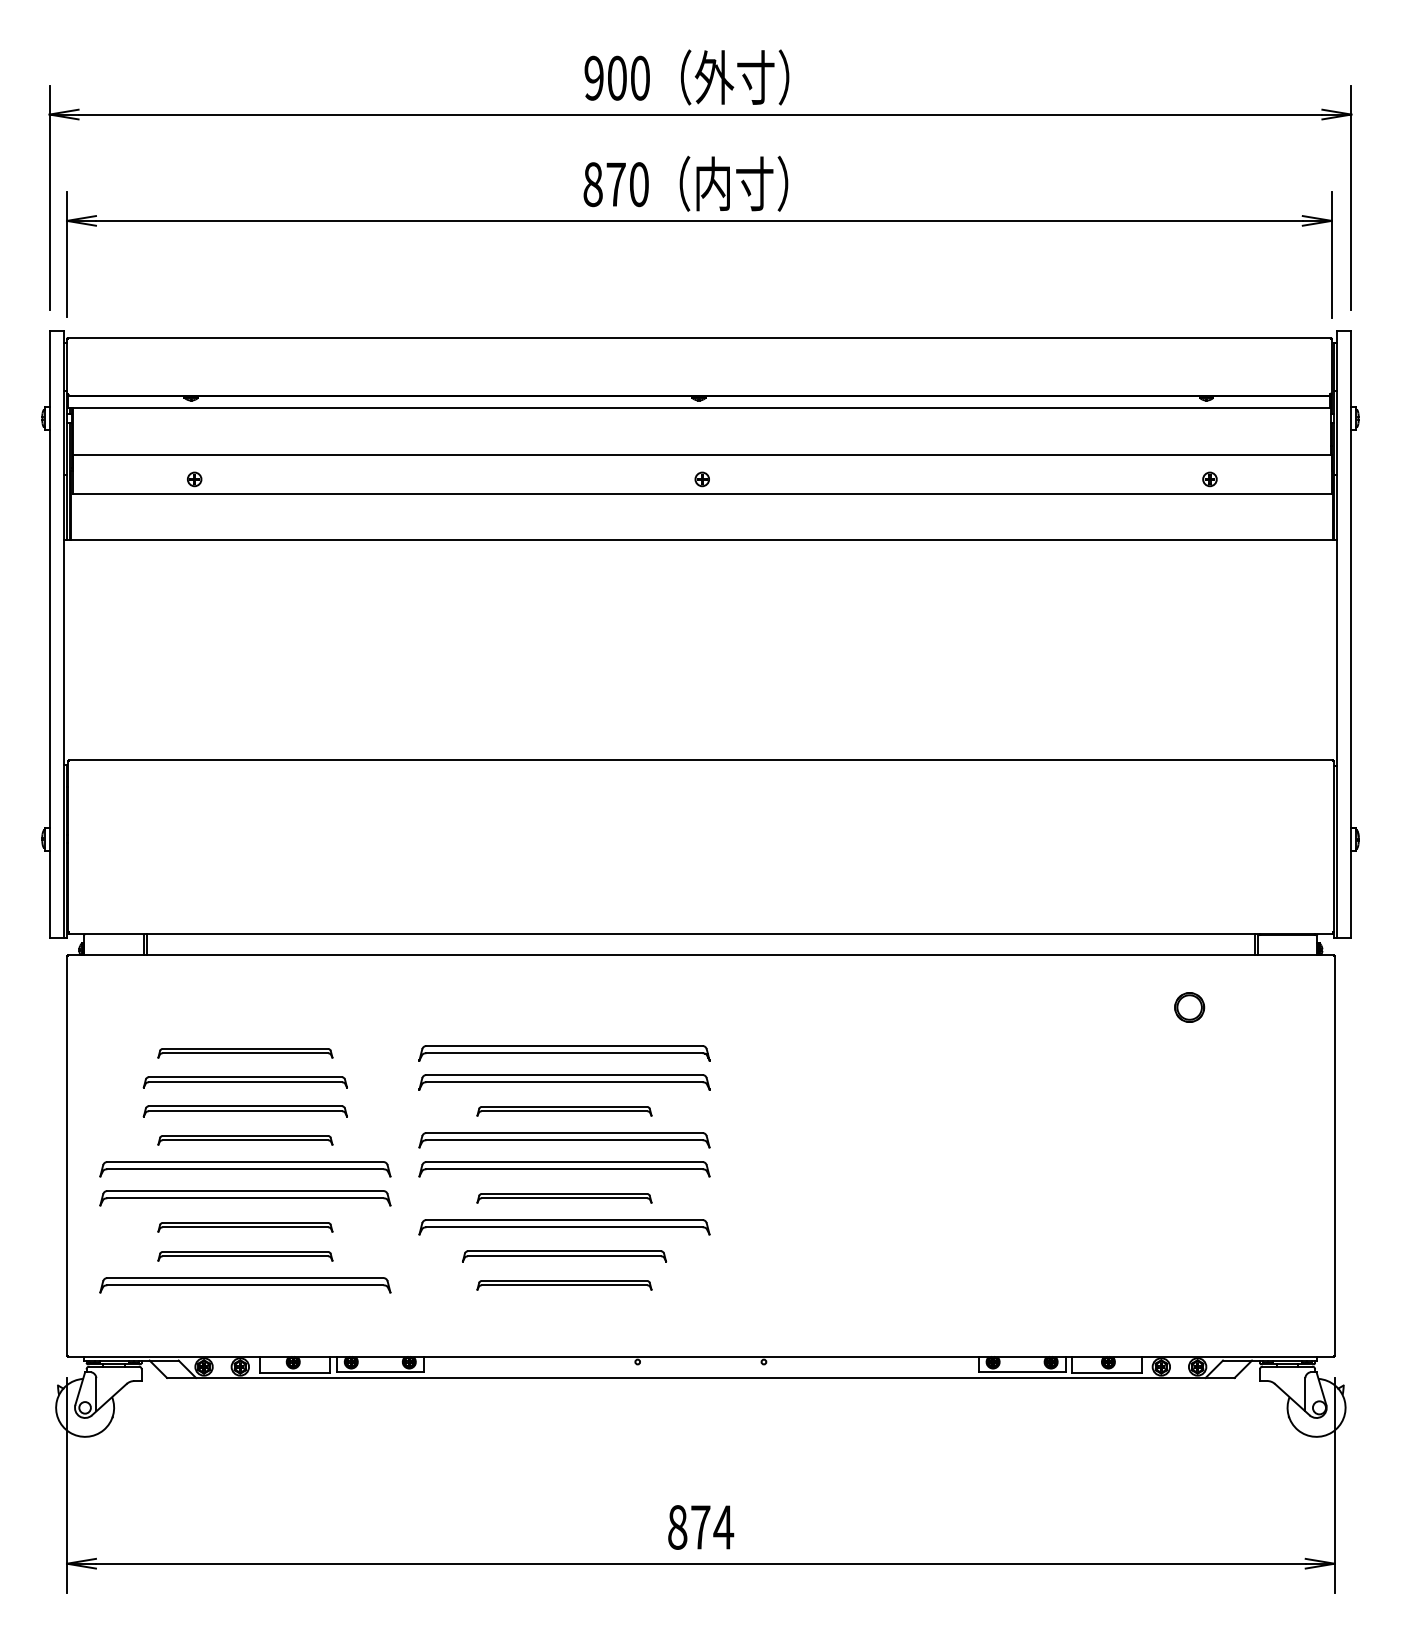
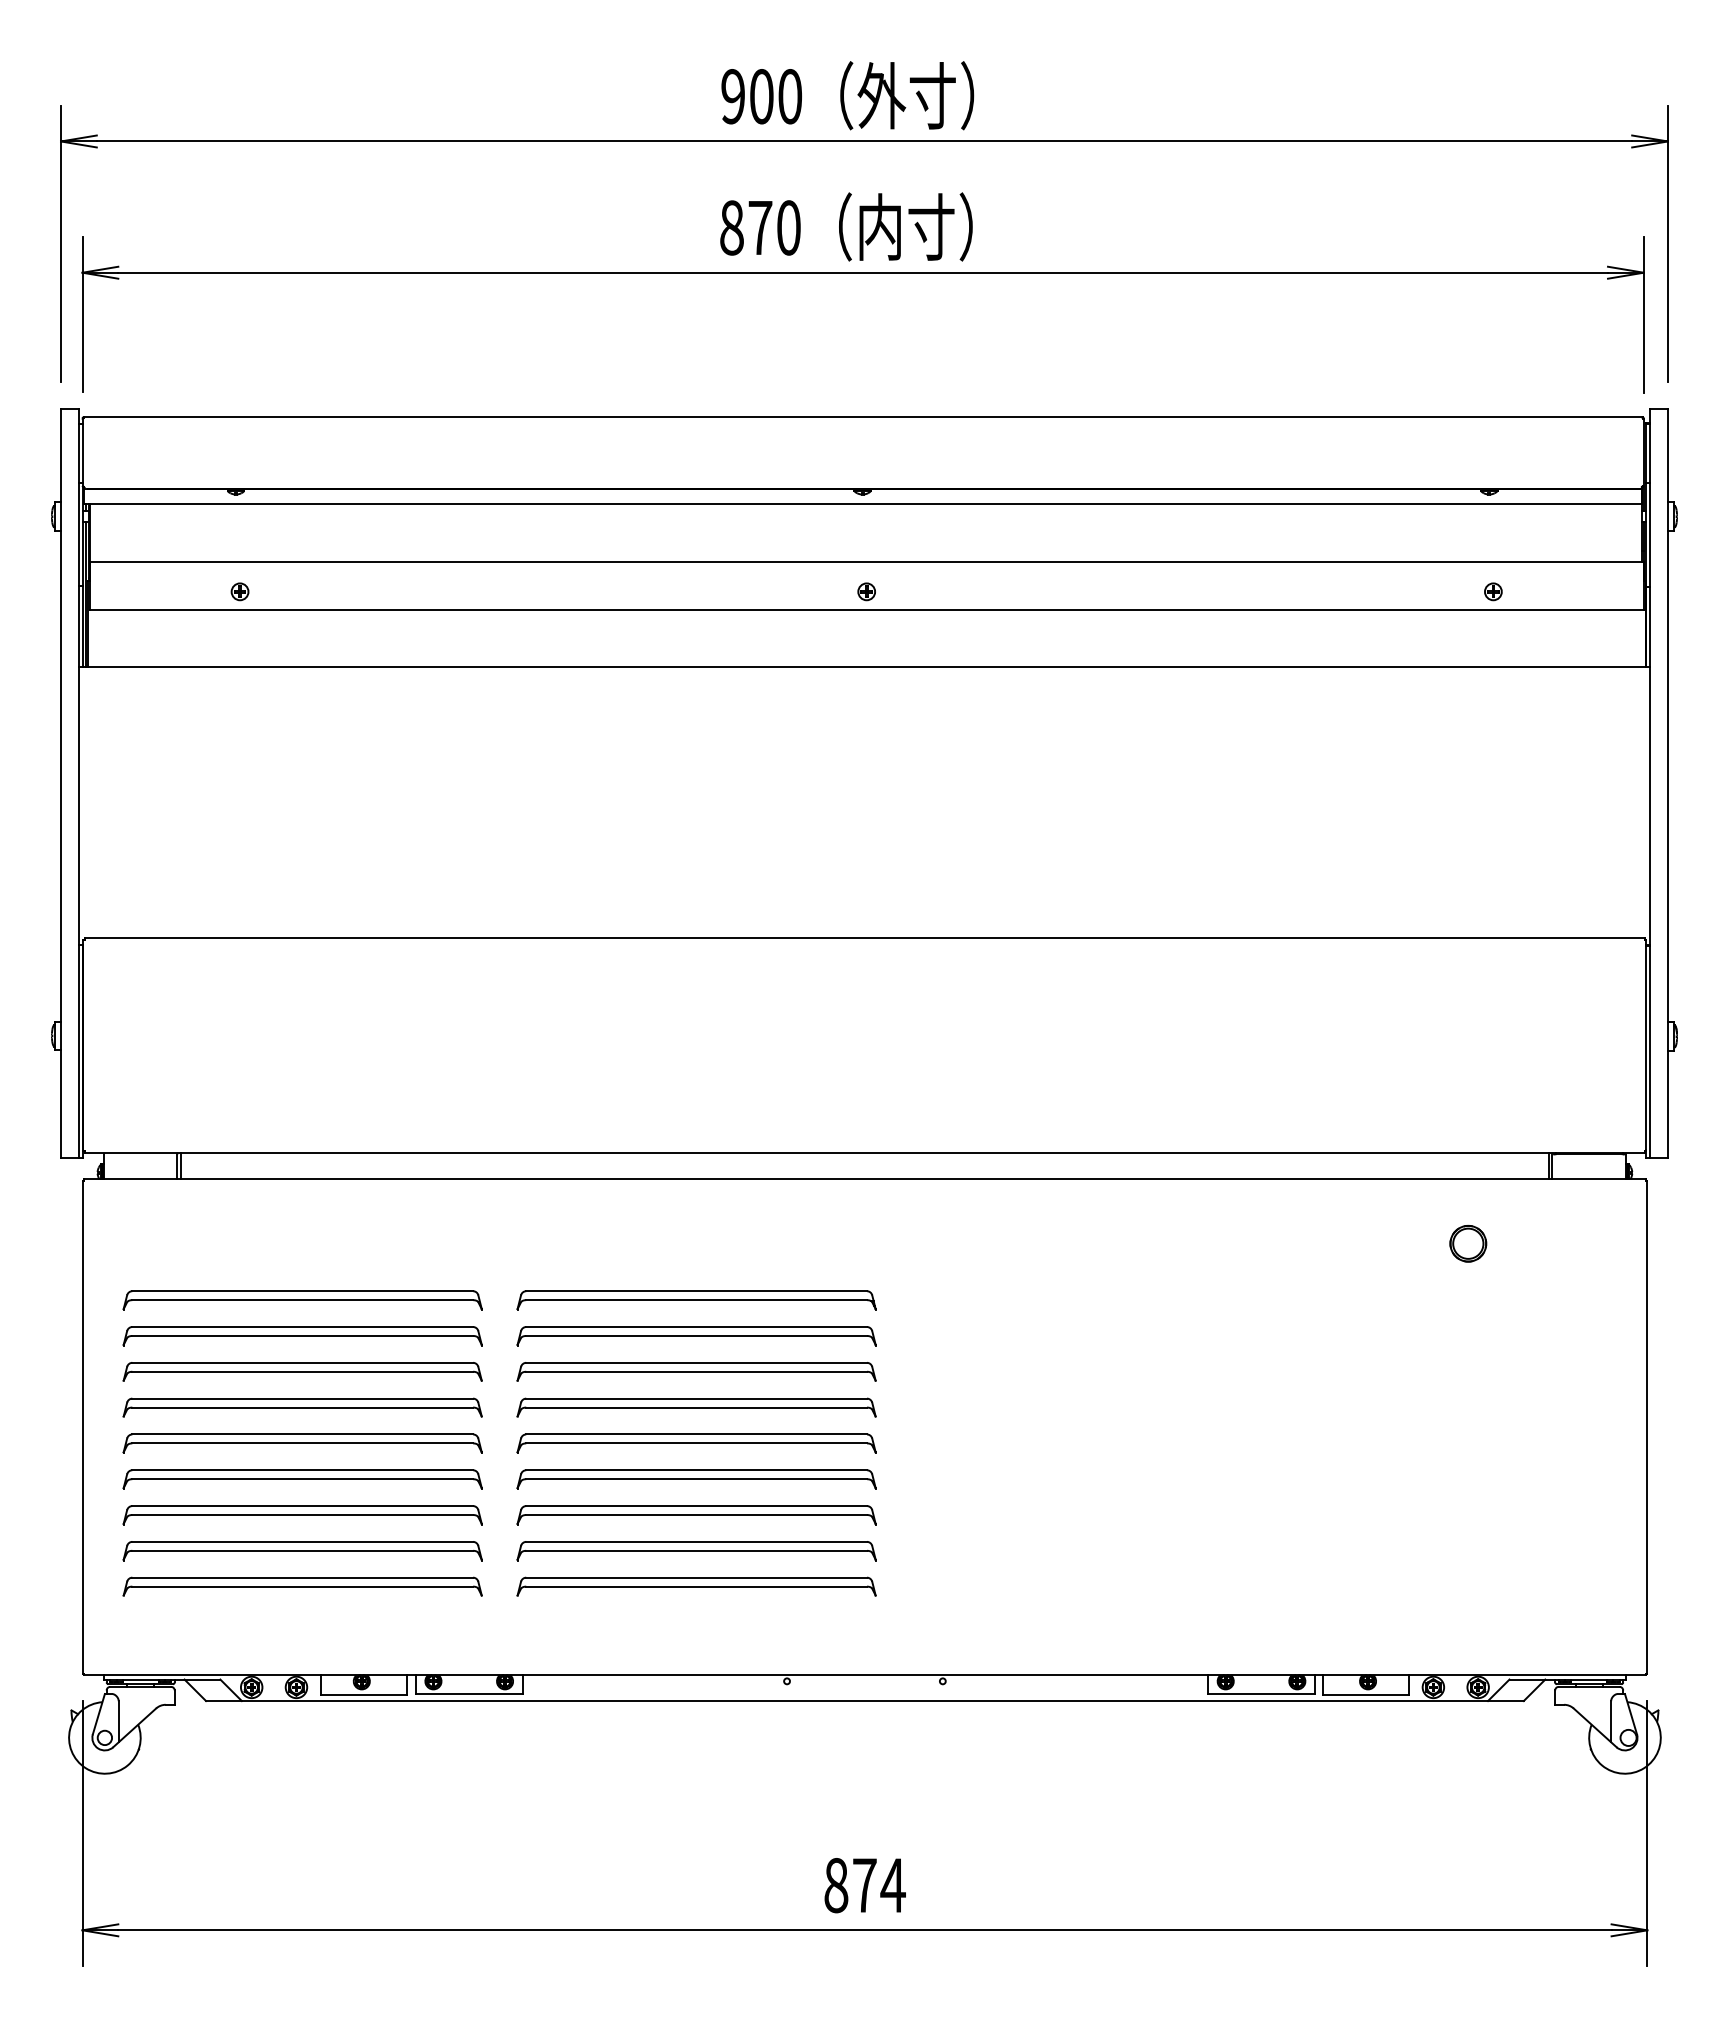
part: (245, 1053) -> (302, 1300), size x1.67
part: (245, 1082) -> (302, 1336), size x1.43
part: (245, 1111) -> (302, 1372), size x1.43
part: (564, 1111) -> (696, 1372), size x1.67
part: (245, 1140) -> (302, 1407), size x1.67
part: (564, 1198) -> (696, 1479), size x1.67
part: (245, 1227) -> (302, 1515), size x1.67
part: (245, 1256) -> (302, 1551), size x1.67
part: (564, 1256) -> (696, 1551), size x1.43
part: (564, 1285) -> (696, 1586), size x1.67

